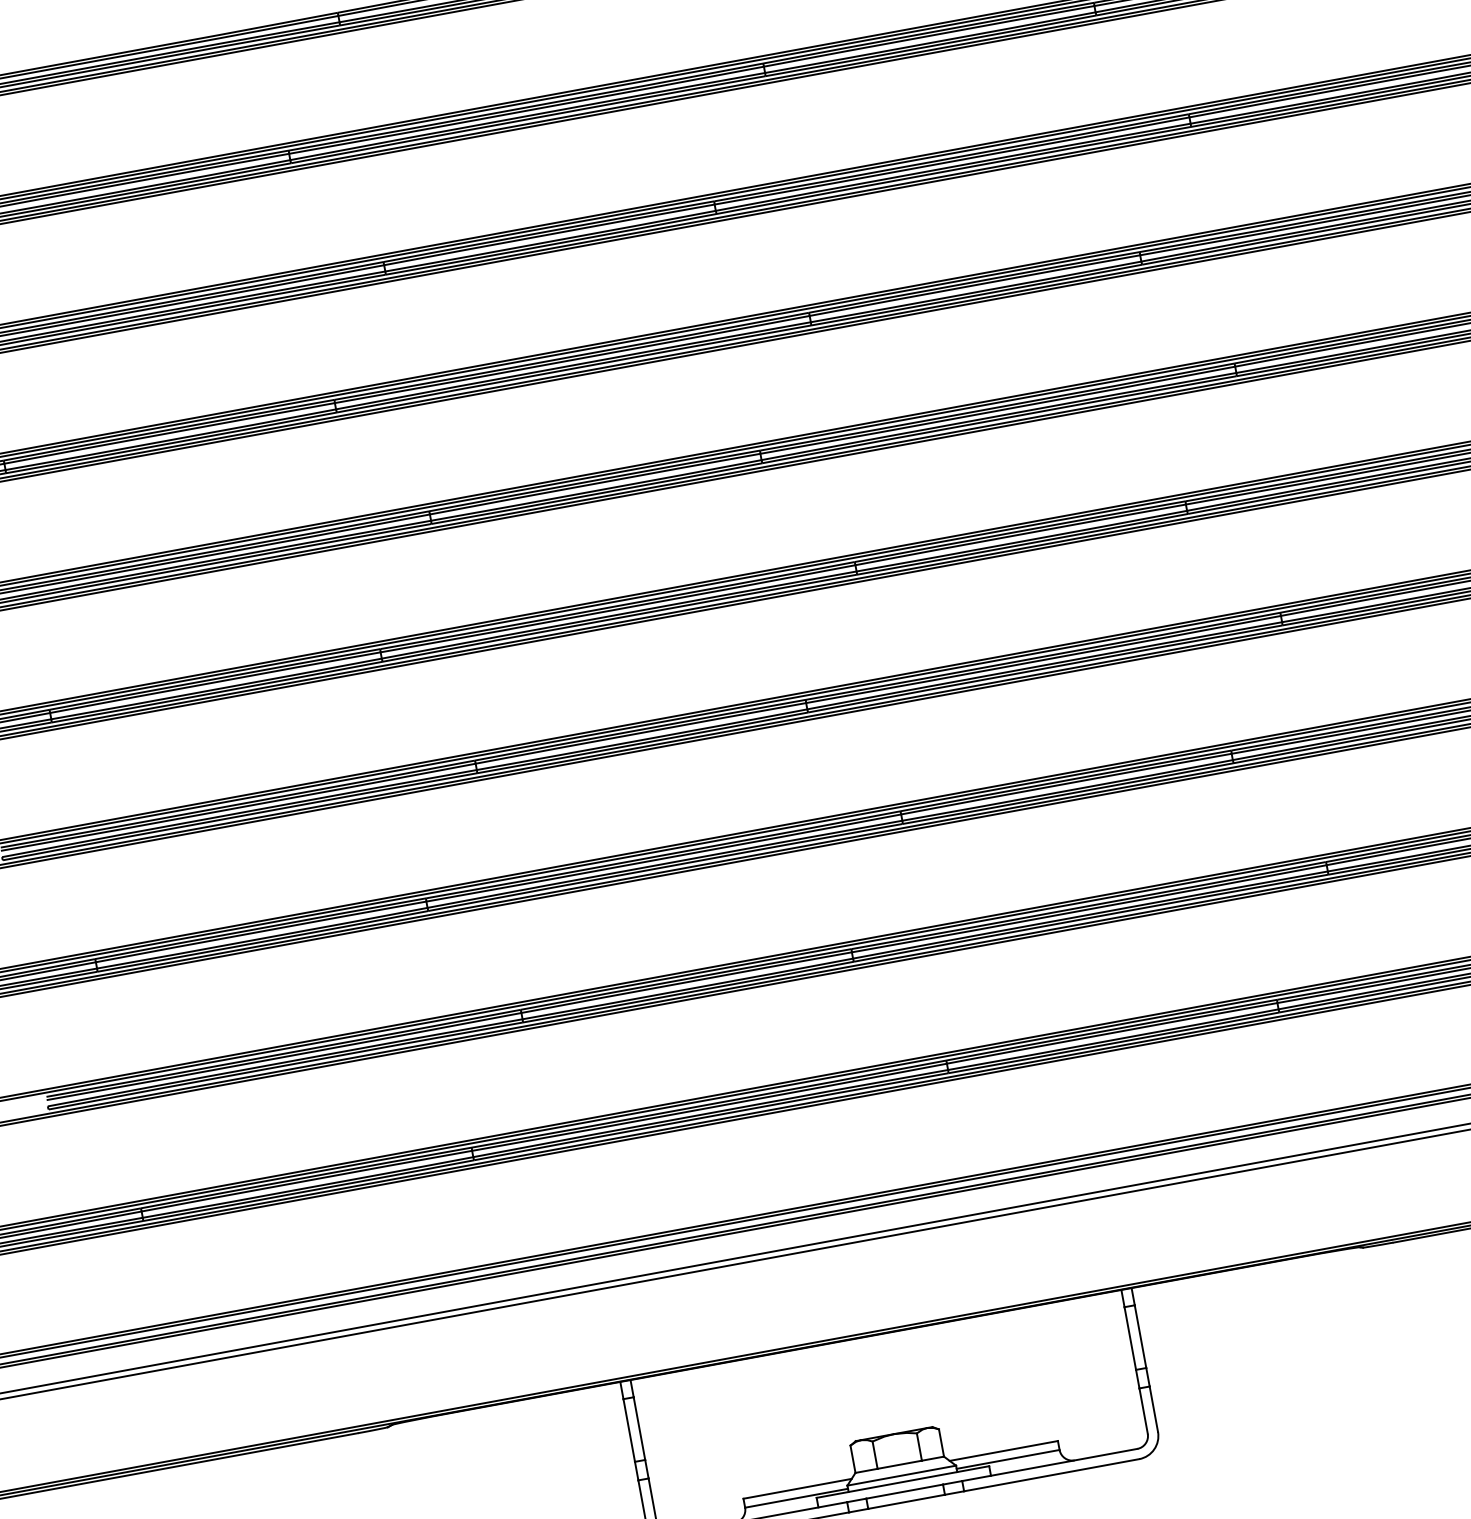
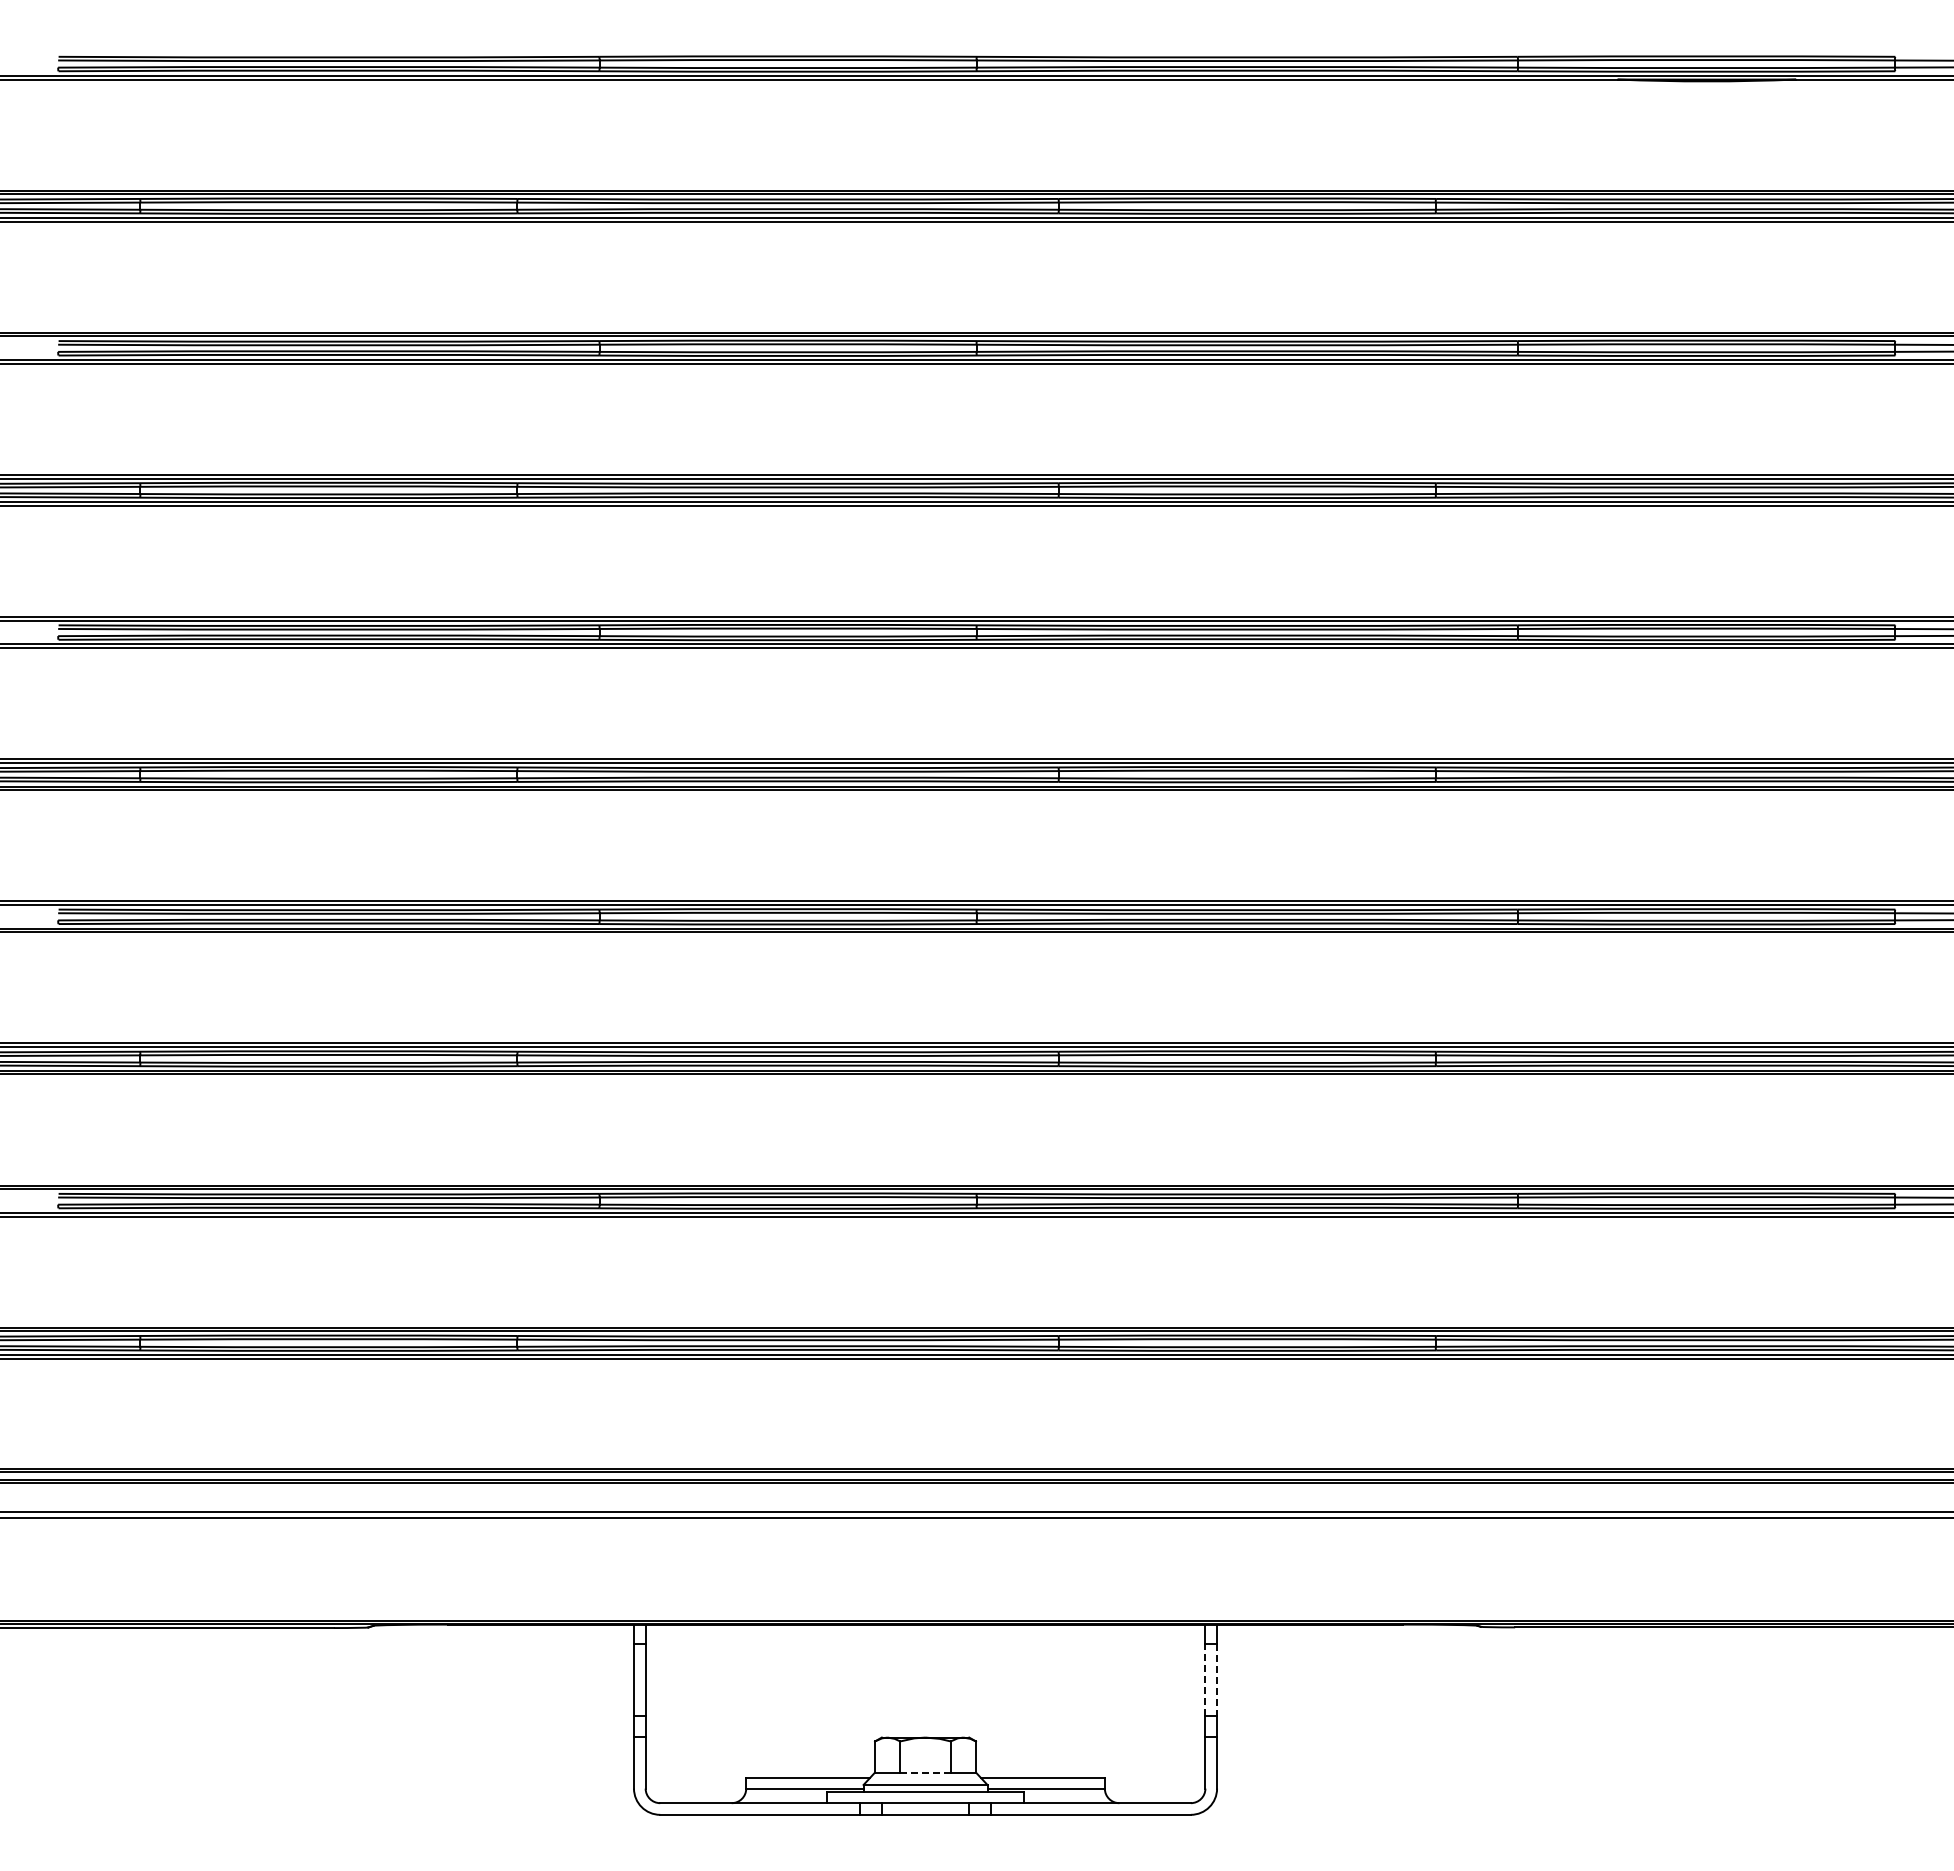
line: (1140, 1336) -> (1217, 1679), solid -> dashed
line: (1130, 1338) -> (1205, 1679), solid -> dashed
line: (899, 1464) -> (925, 1772), solid -> dashed

